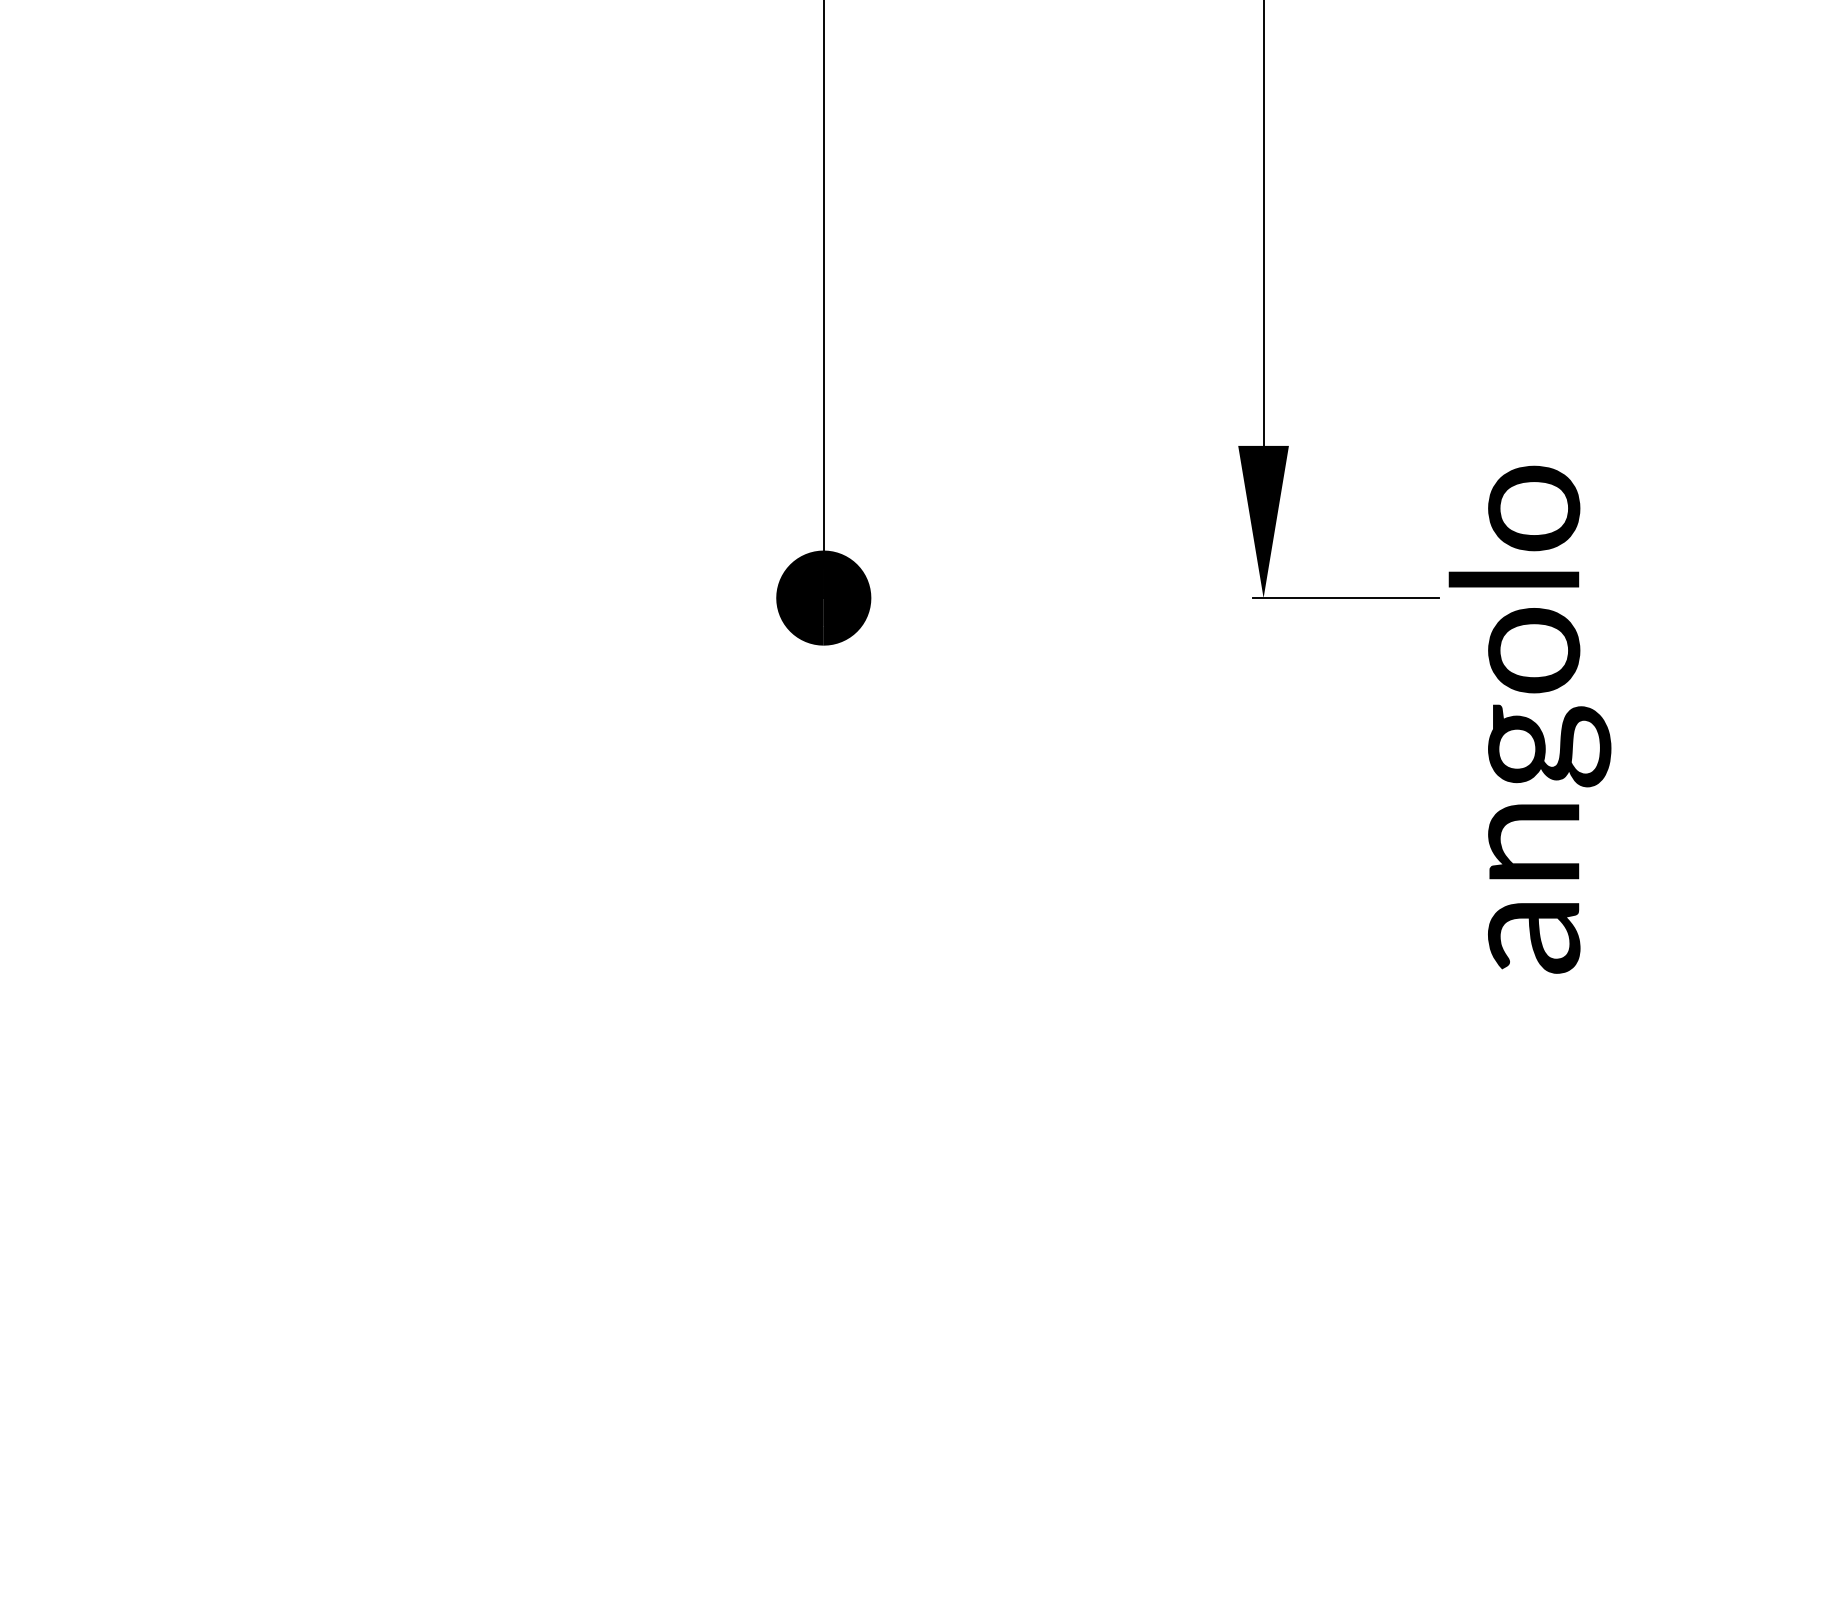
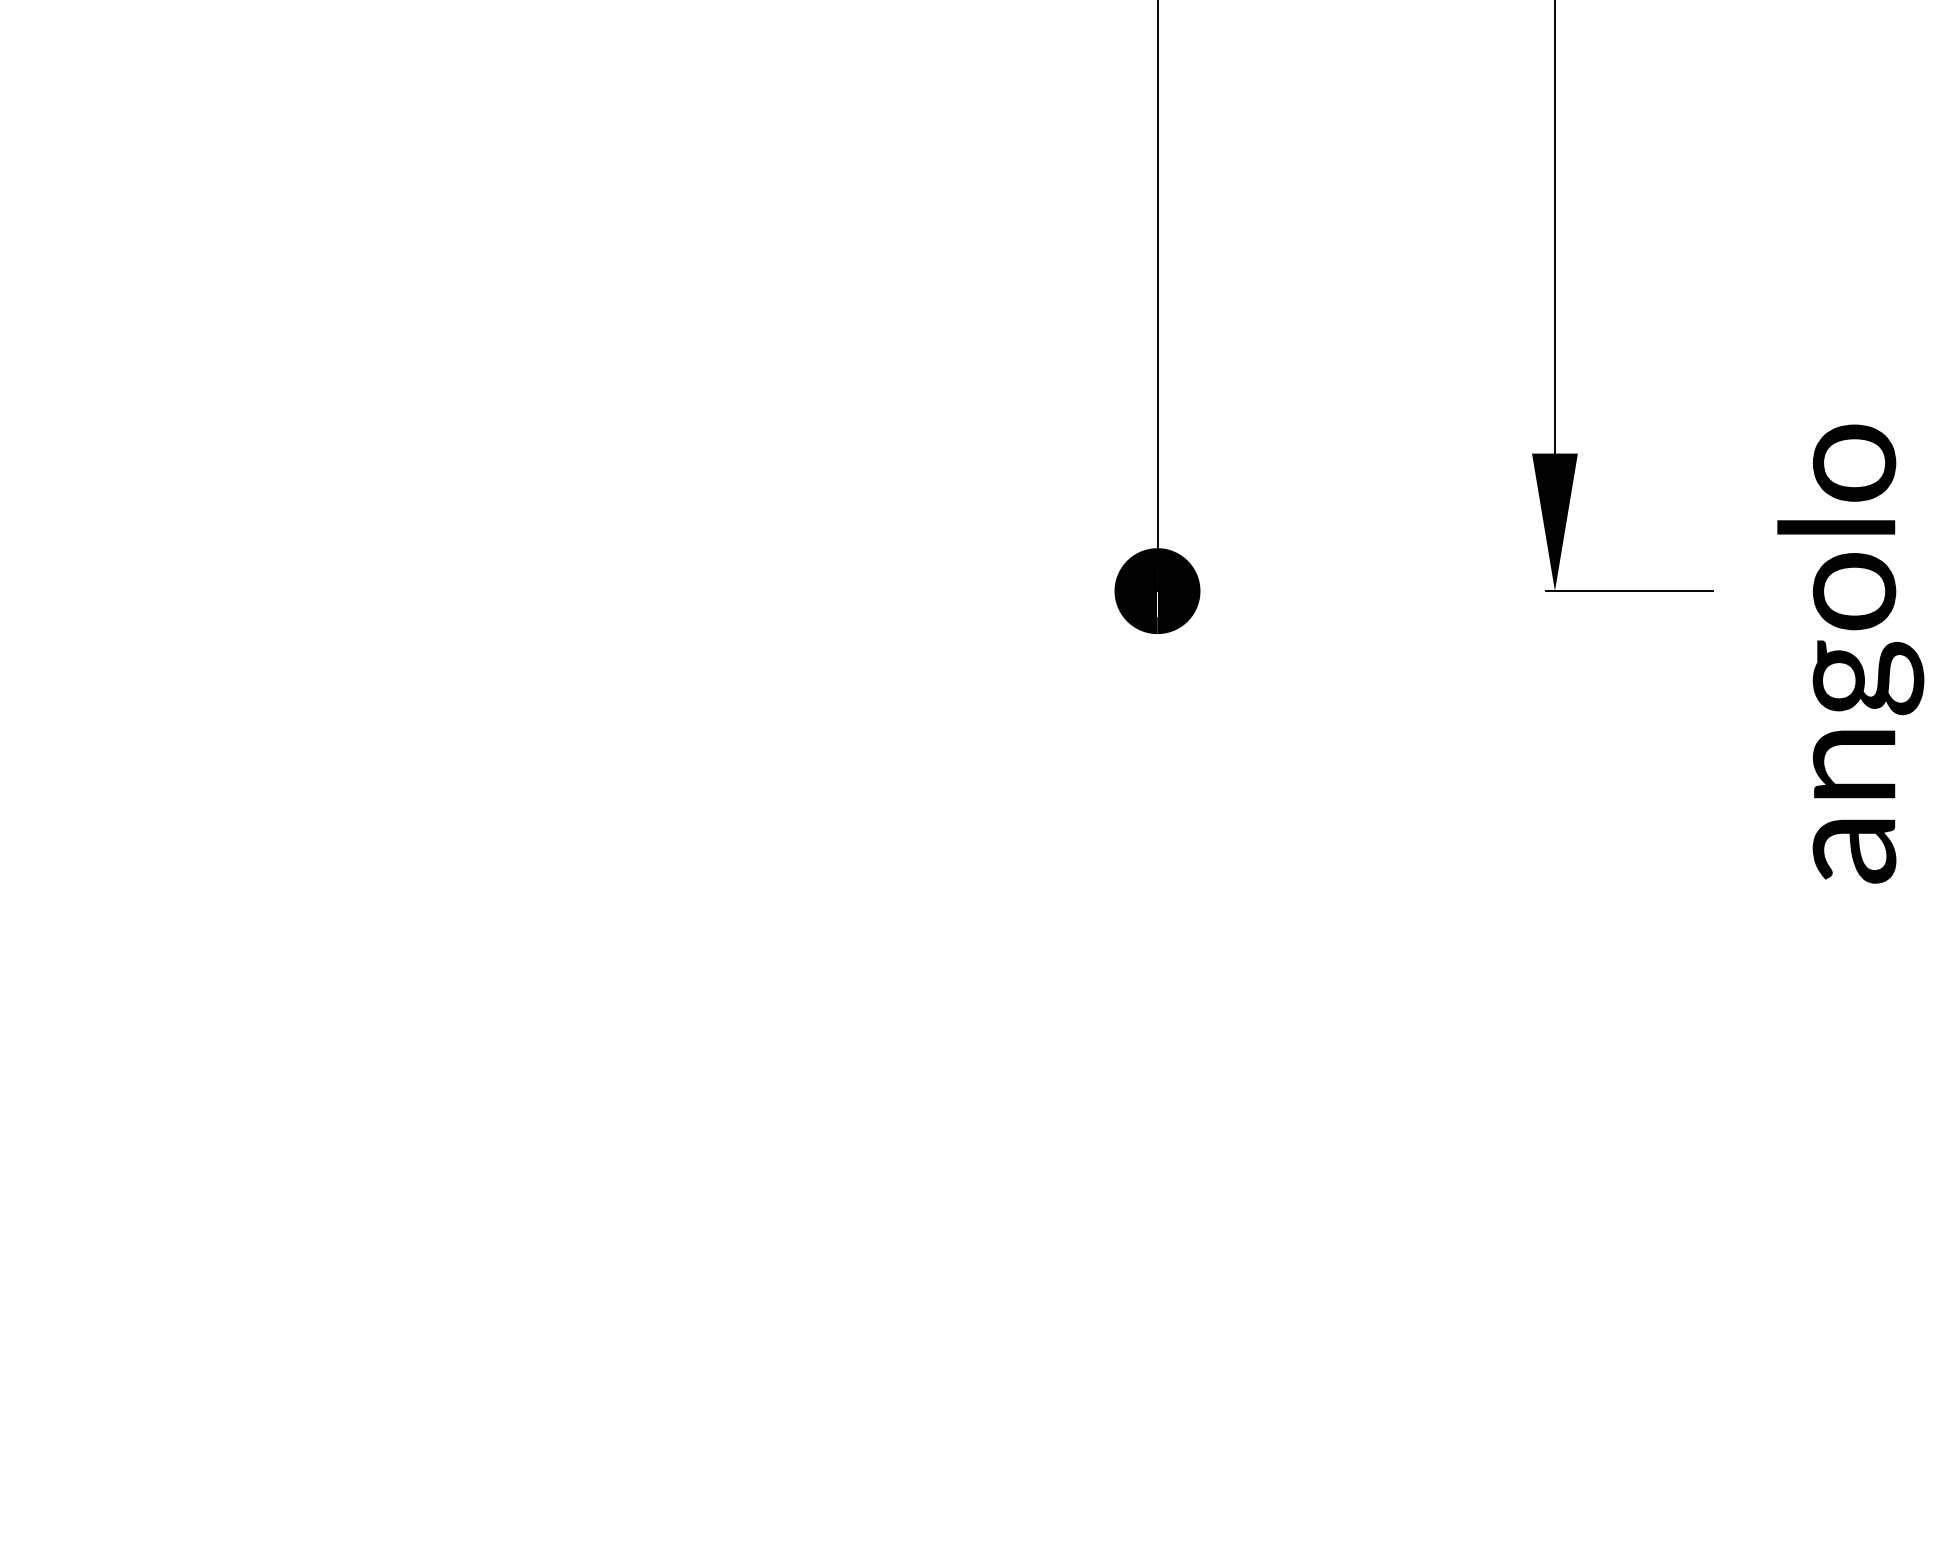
text: (1529, 719) -> (1850, 653), moved

